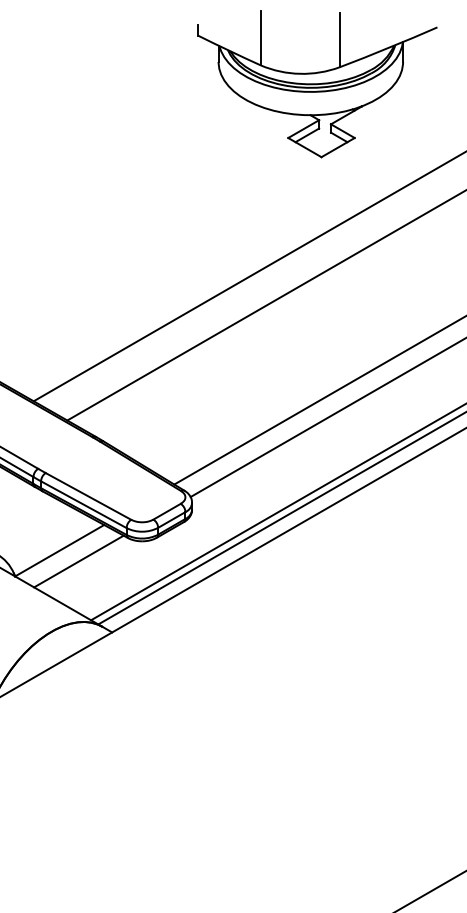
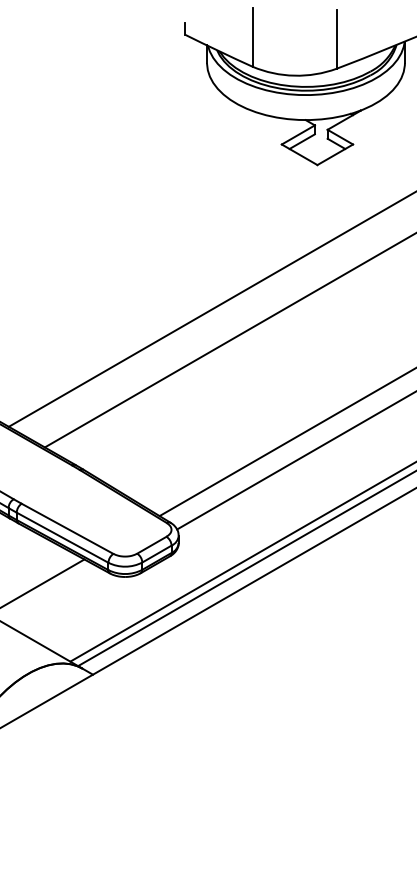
line: (78, 561) -> (56, 598), removed

